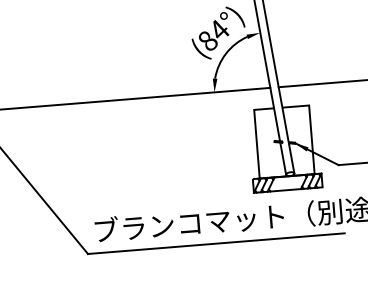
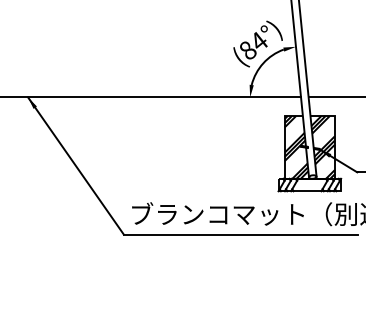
hatch: (298, 140) -> (322, 147), added
hatch: (269, 143) -> (296, 147), added

